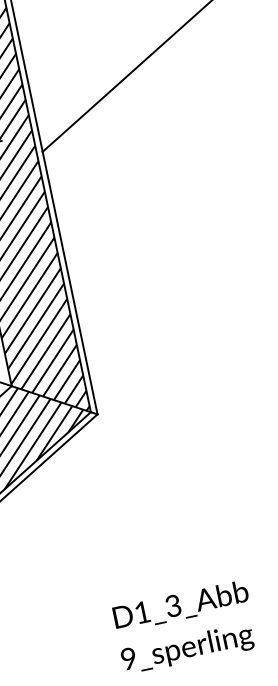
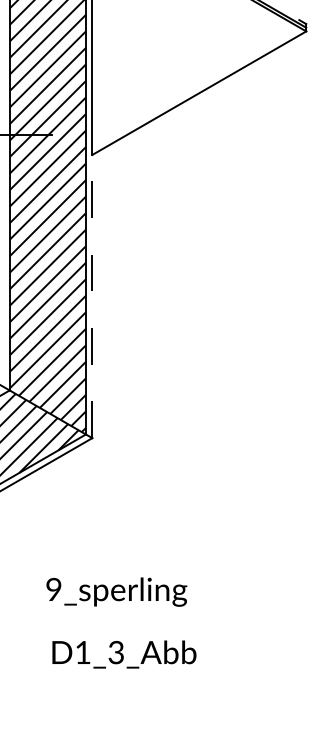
line: (70, 283) -> (92, 296), solid -> dashed
text: (181, 606) -> (124, 654), moved
text: (187, 648) -> (116, 591), moved

